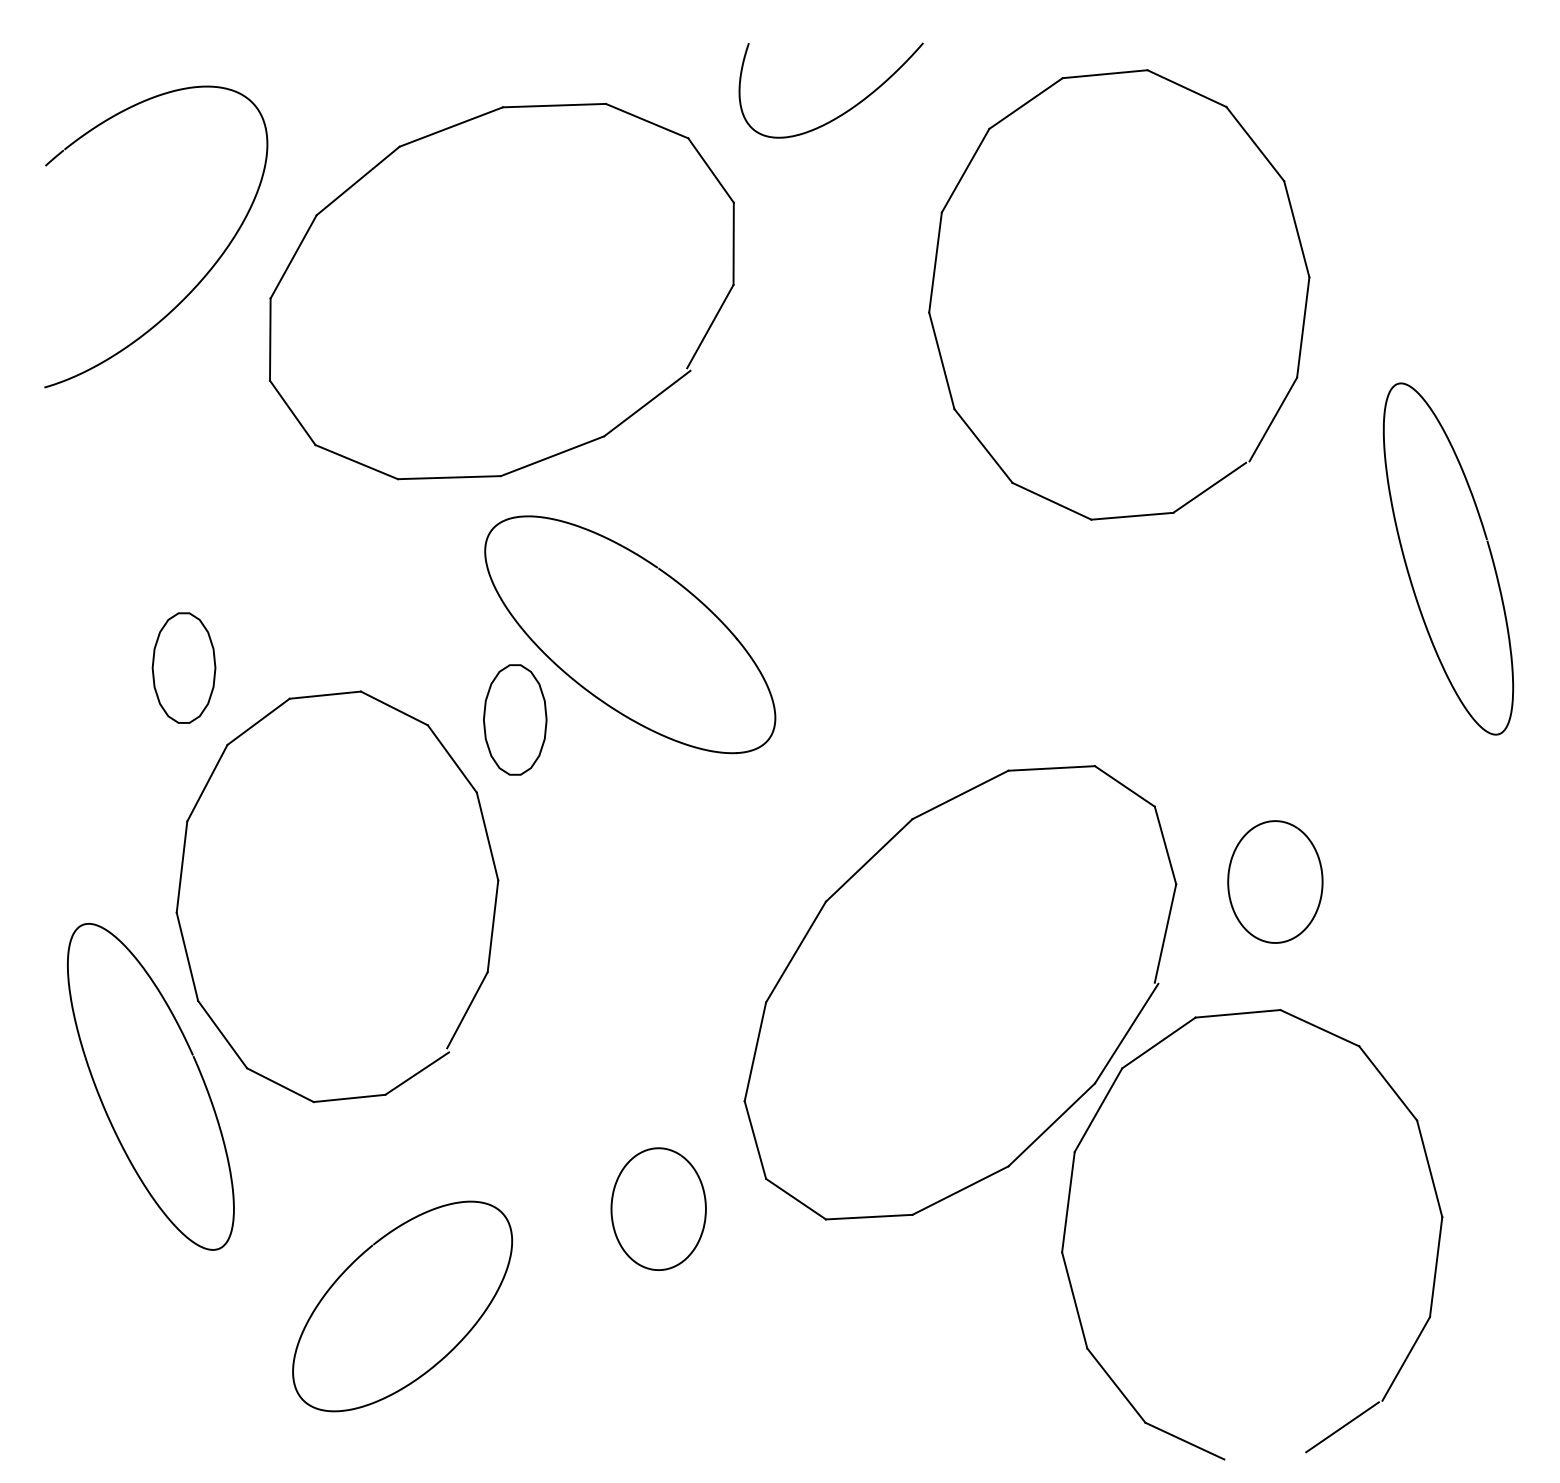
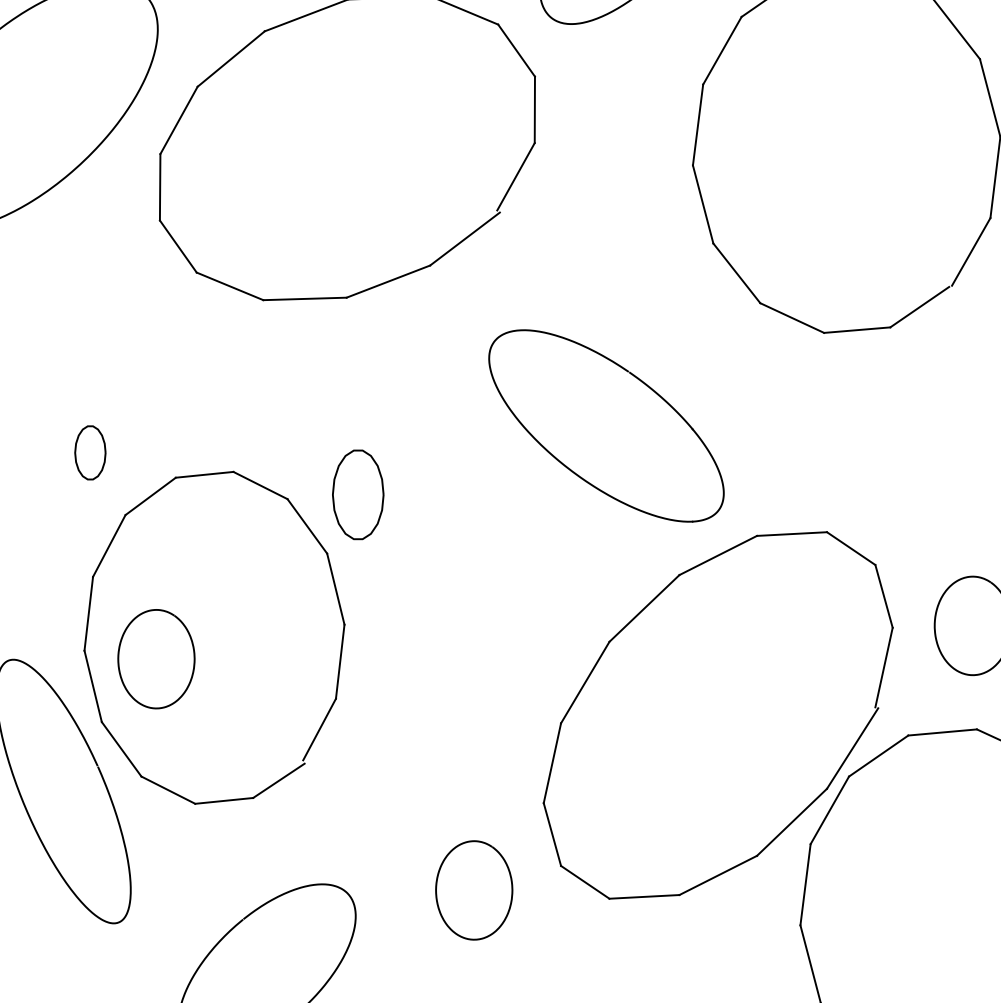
part: (630, 634) -> (606, 425), moved
part: (183, 667) -> (89, 452), size x0.6
curve: (219, 922) -> (119, 658), added

